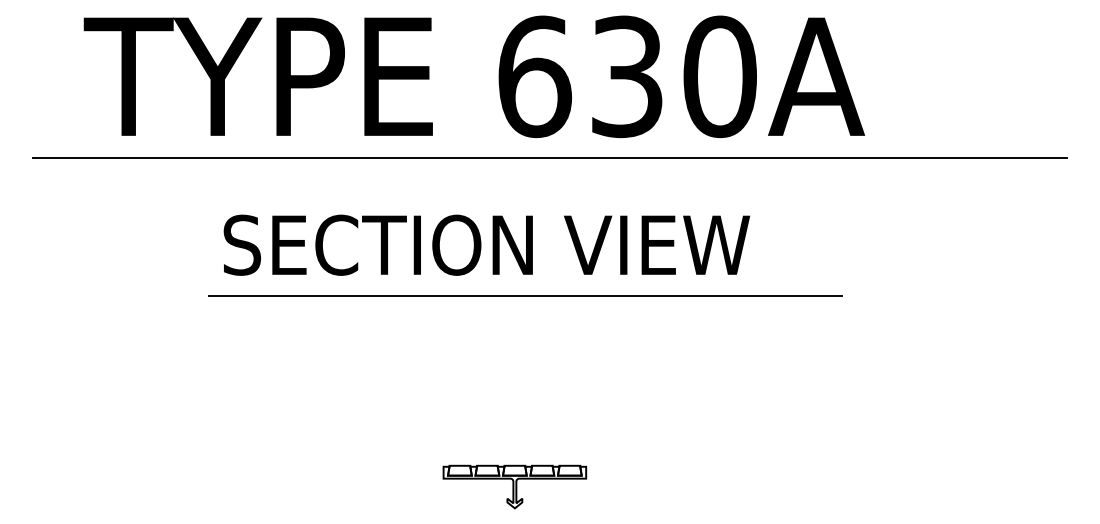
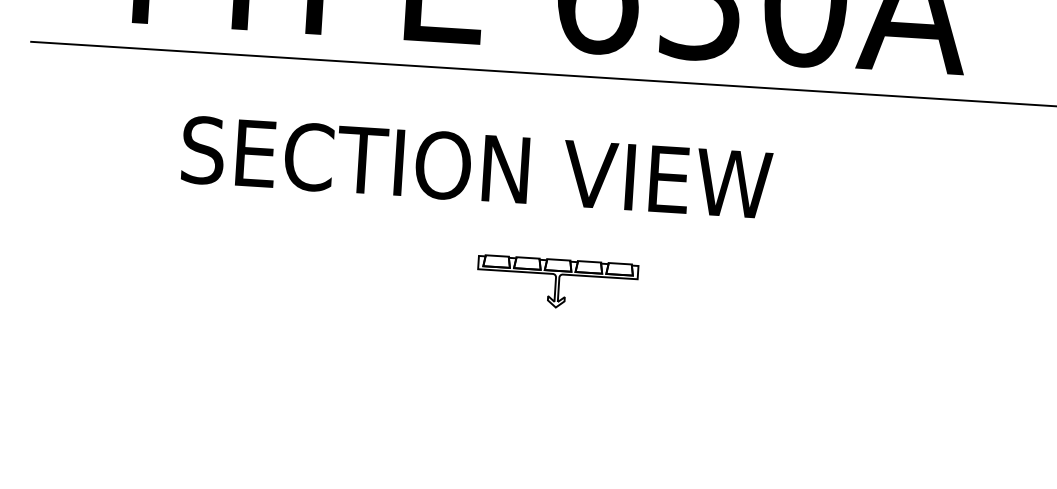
text: (486, 244) -> (476, 166), moved
line: (525, 296) -> (572, 231), removed
part: (514, 486) -> (556, 283), moved

